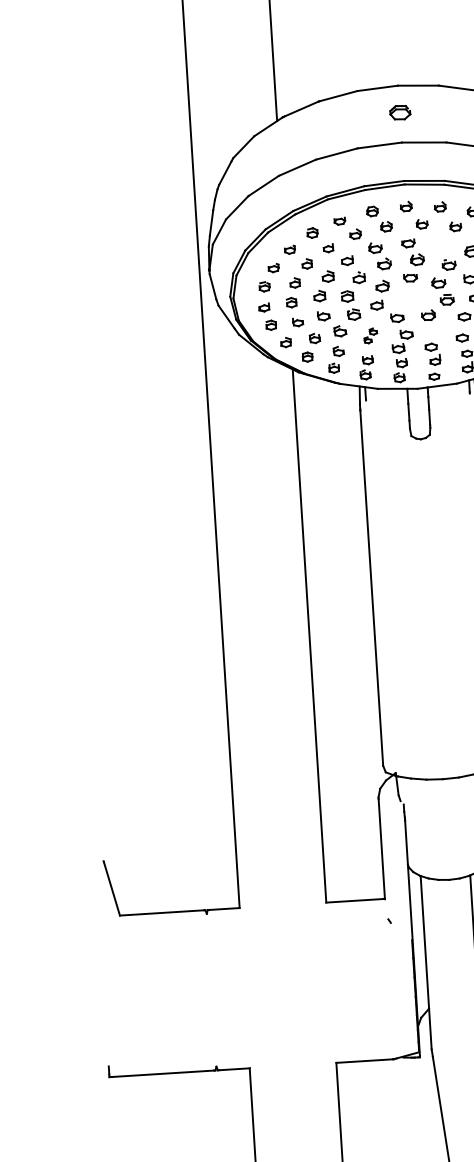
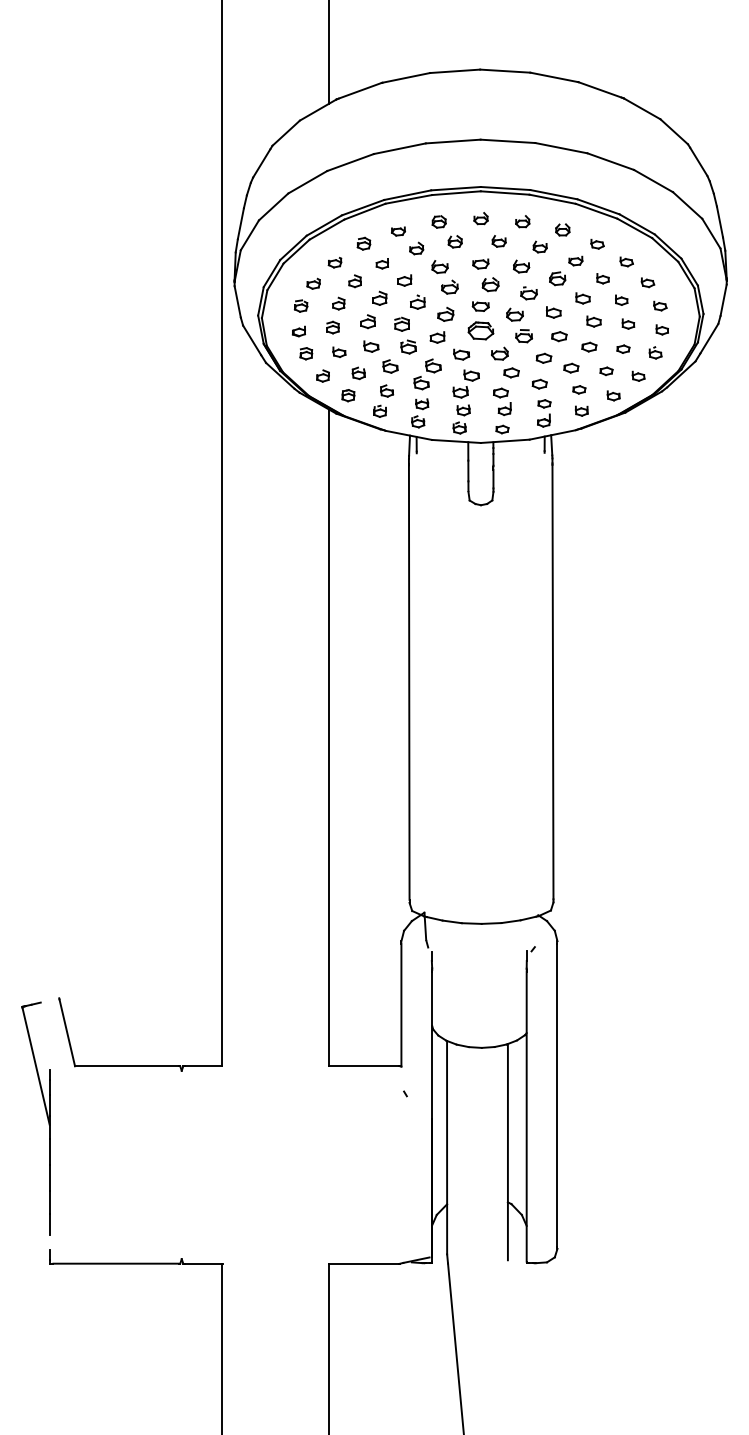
part: (399, 112) -> (480, 330), moved
part: (441, 243) -> (521, 266), added
part: (438, 330) -> (511, 372), added
part: (370, 335) -> (427, 374), size x1.67
part: (99, 957) -> (46, 1116), added

